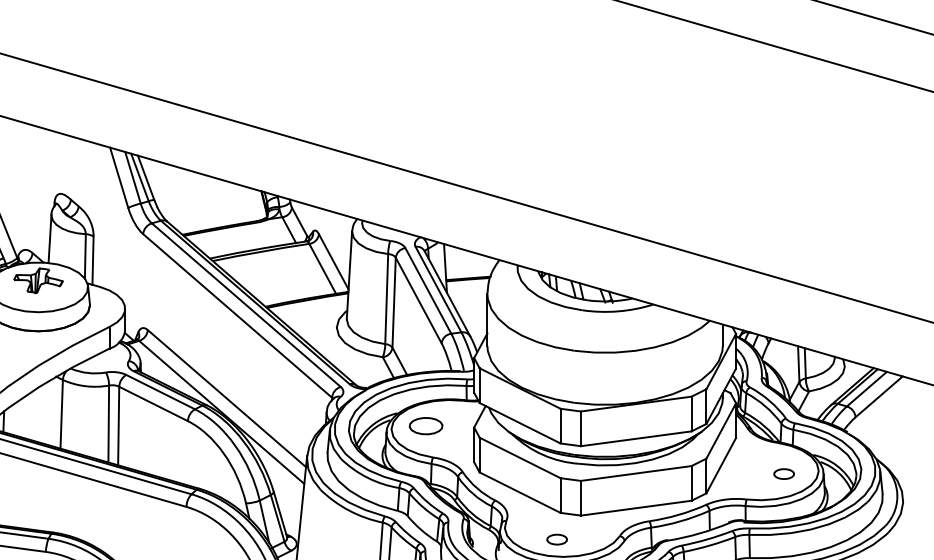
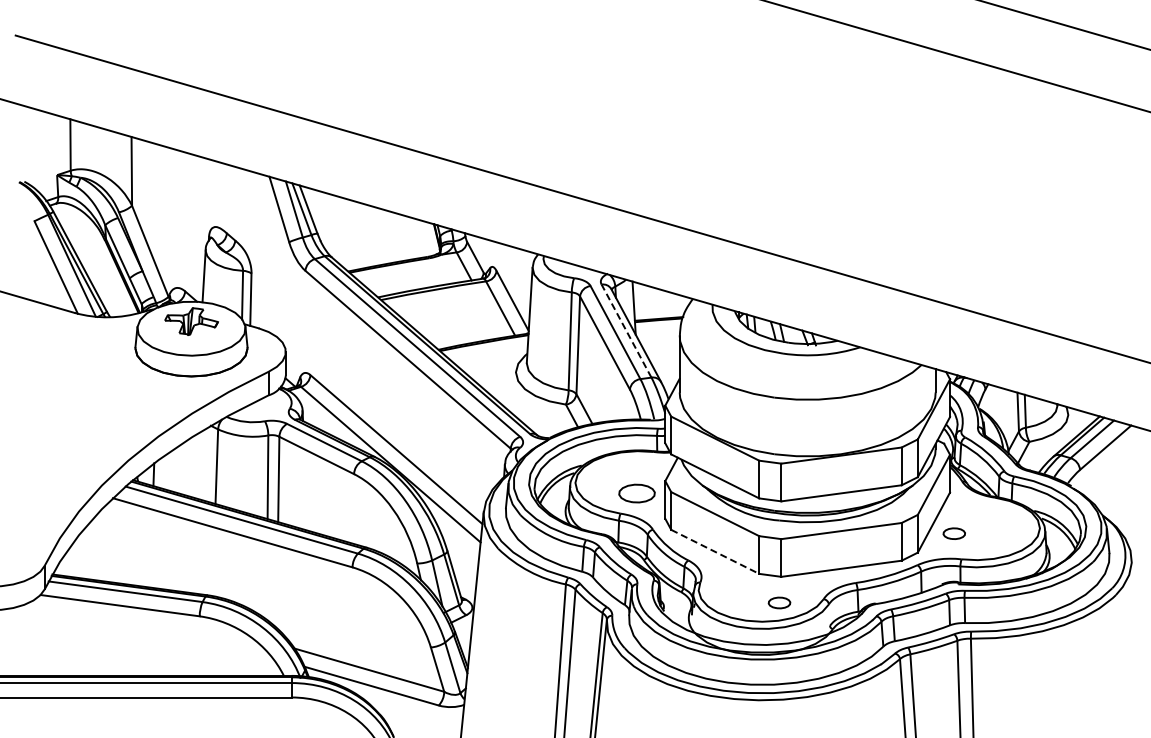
line: (438, 289) -> (626, 331), solid -> dashed
part: (425, 426) -> (636, 493), moved
part: (783, 473) -> (953, 533), moved
line: (520, 493) -> (715, 552), solid -> dashed
part: (557, 539) -> (779, 602), moved

